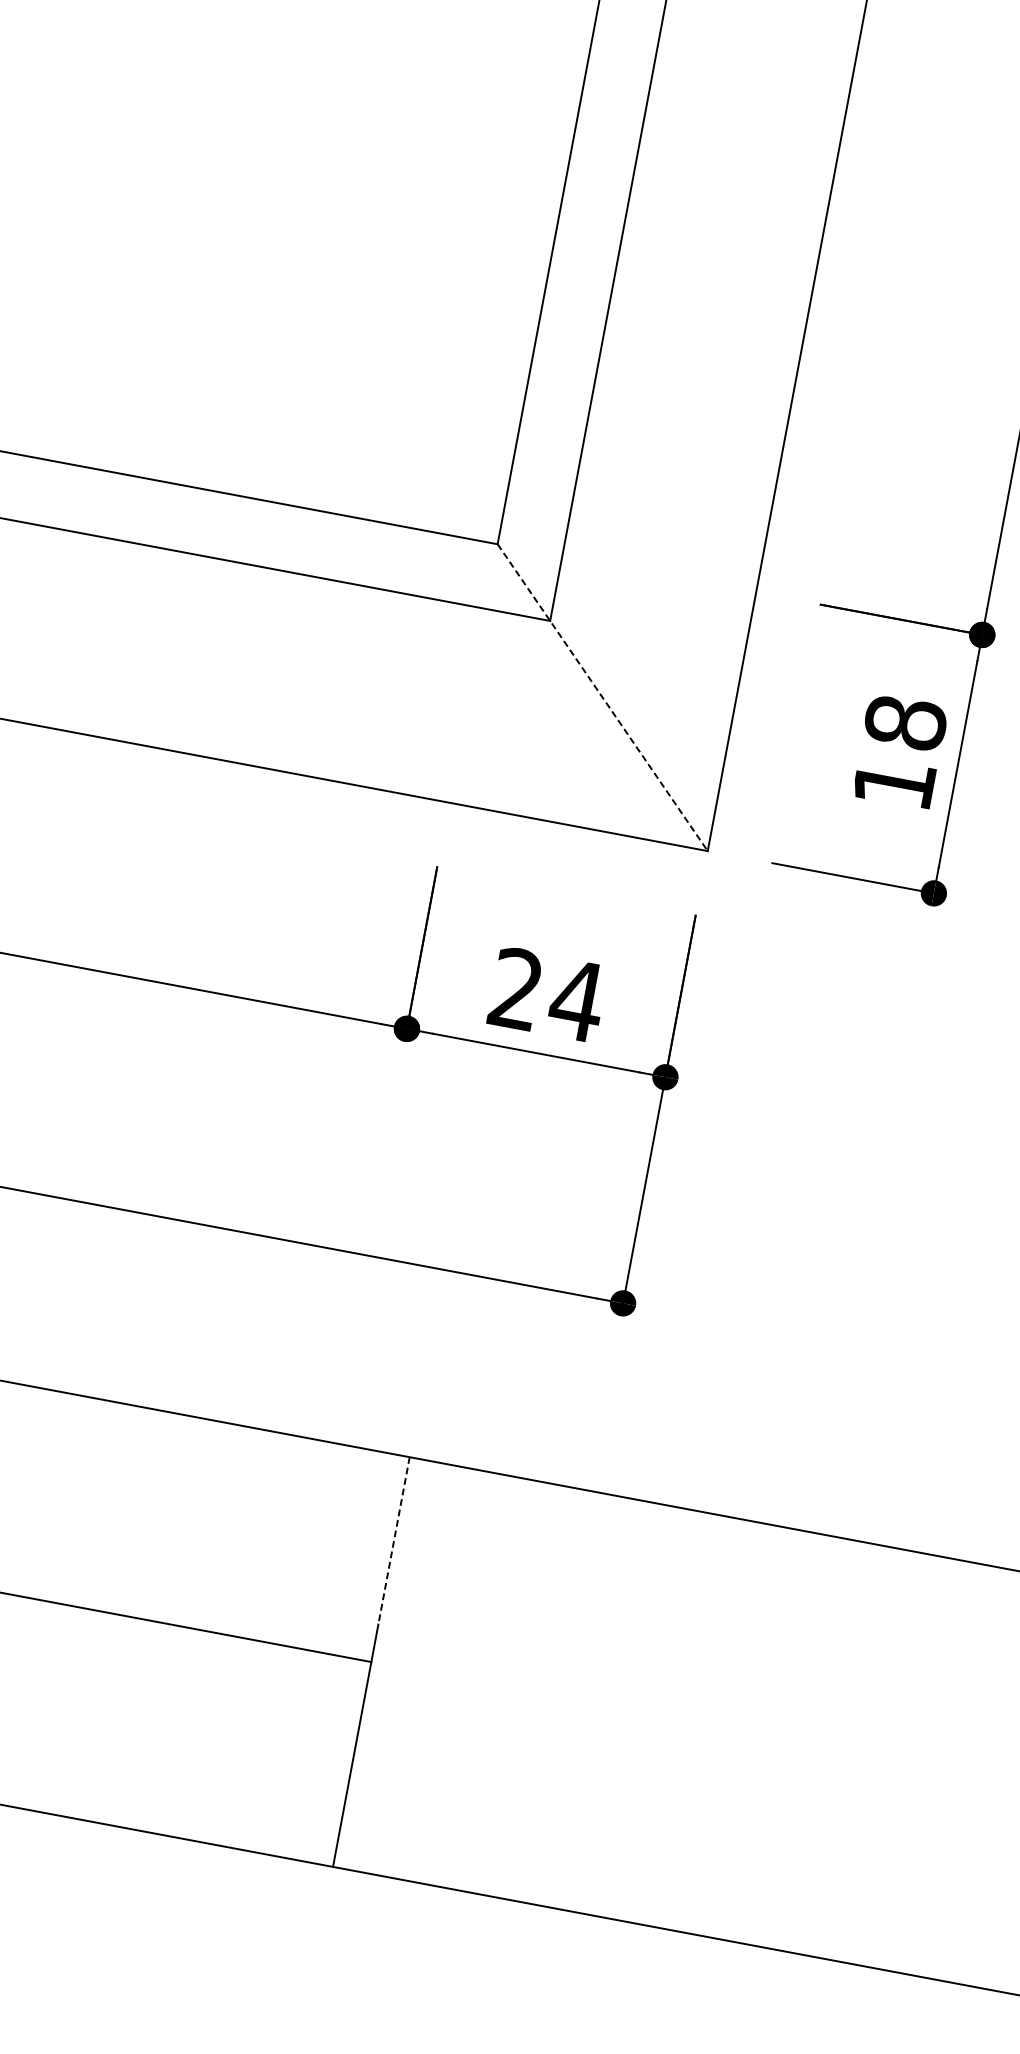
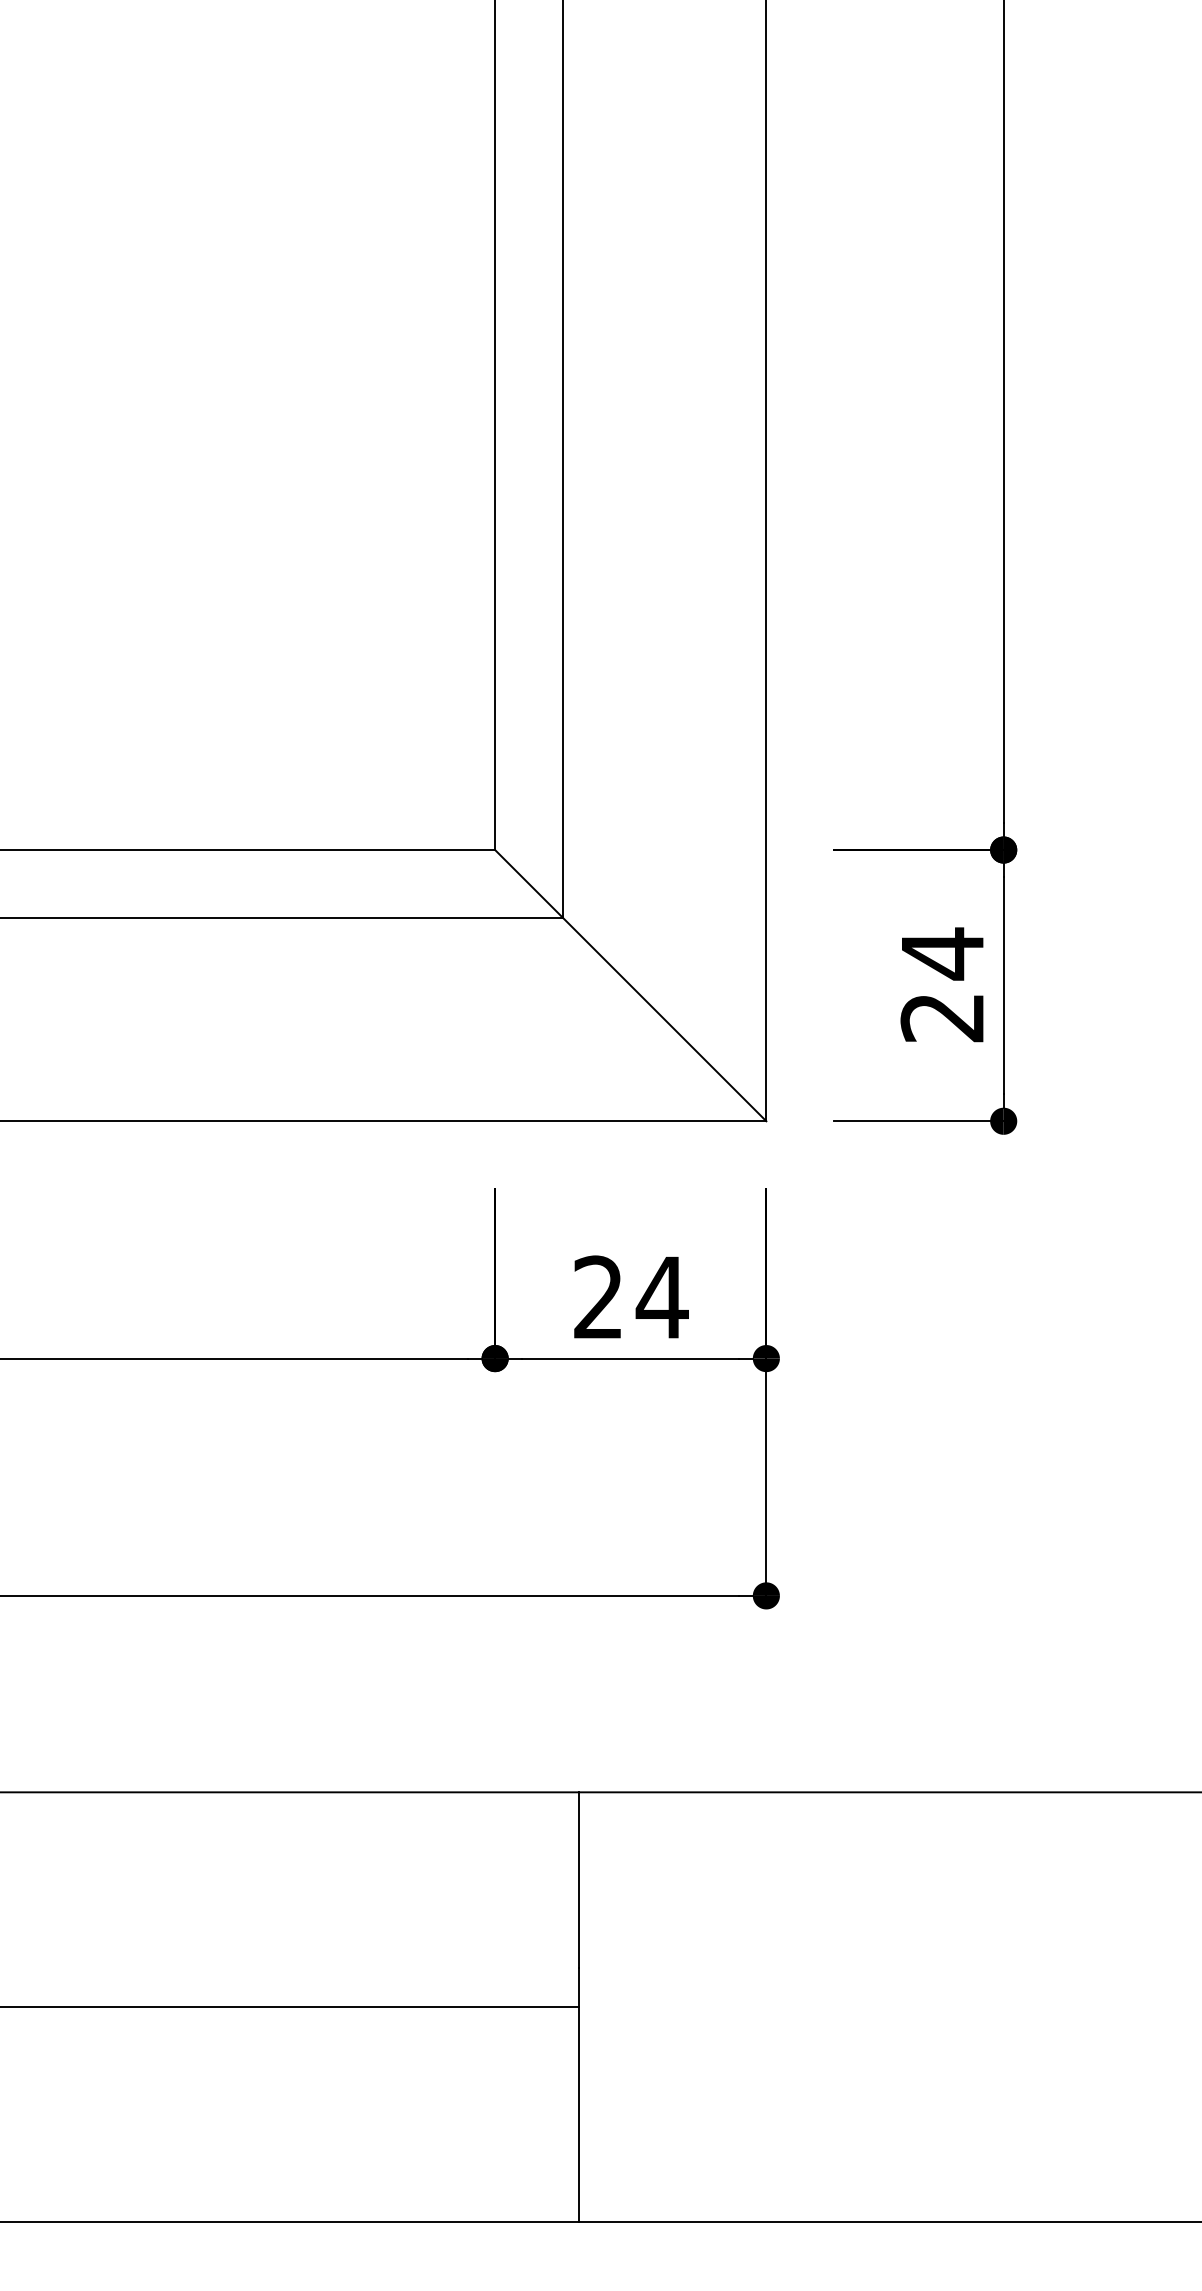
line: (602, 697) -> (630, 985), dashed -> solid
text: (899, 752) -> (942, 984), 18 -> 24
line: (394, 1541) -> (579, 1880), dashed -> solid

